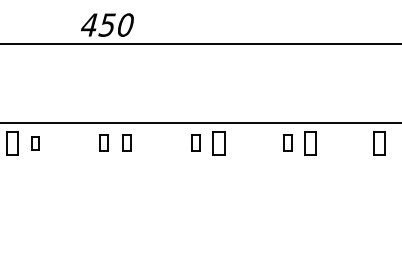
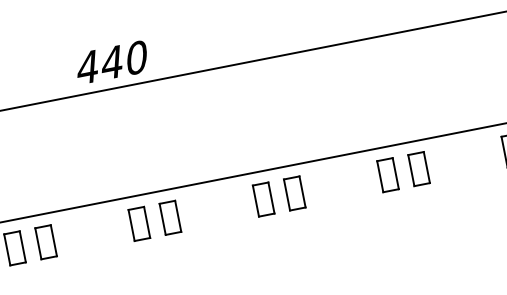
text: (106, 24) -> (110, 62), 450 -> 440
part: (35, 143) -> (45, 242), size x1.67
part: (104, 143) -> (139, 223), size x1.43
part: (127, 143) -> (170, 217), size x1.43
part: (195, 143) -> (262, 199), size x1.43
part: (287, 143) -> (387, 175), size x1.43

